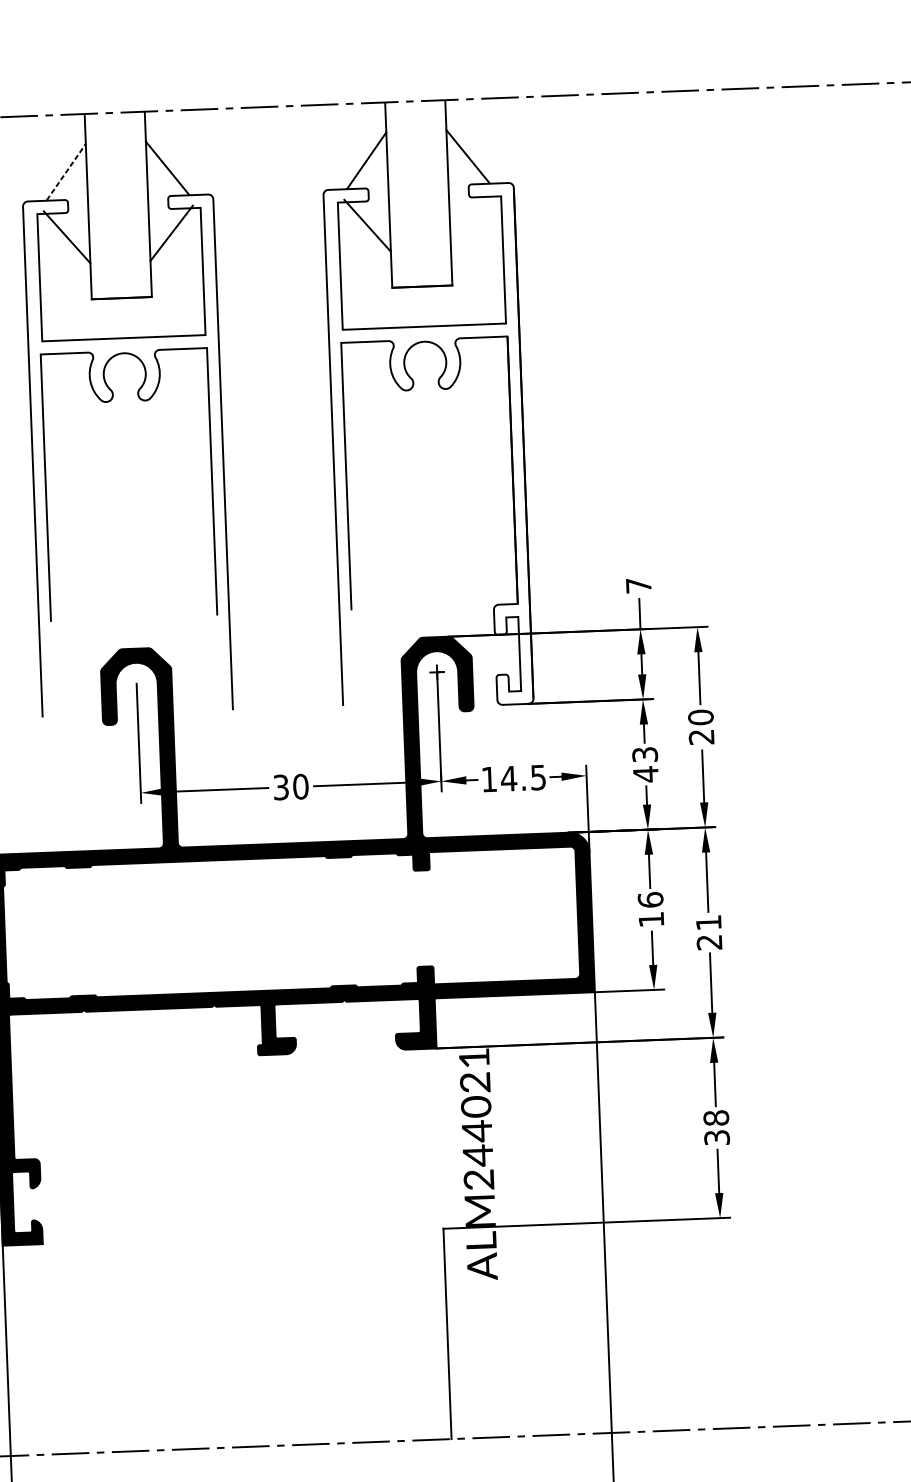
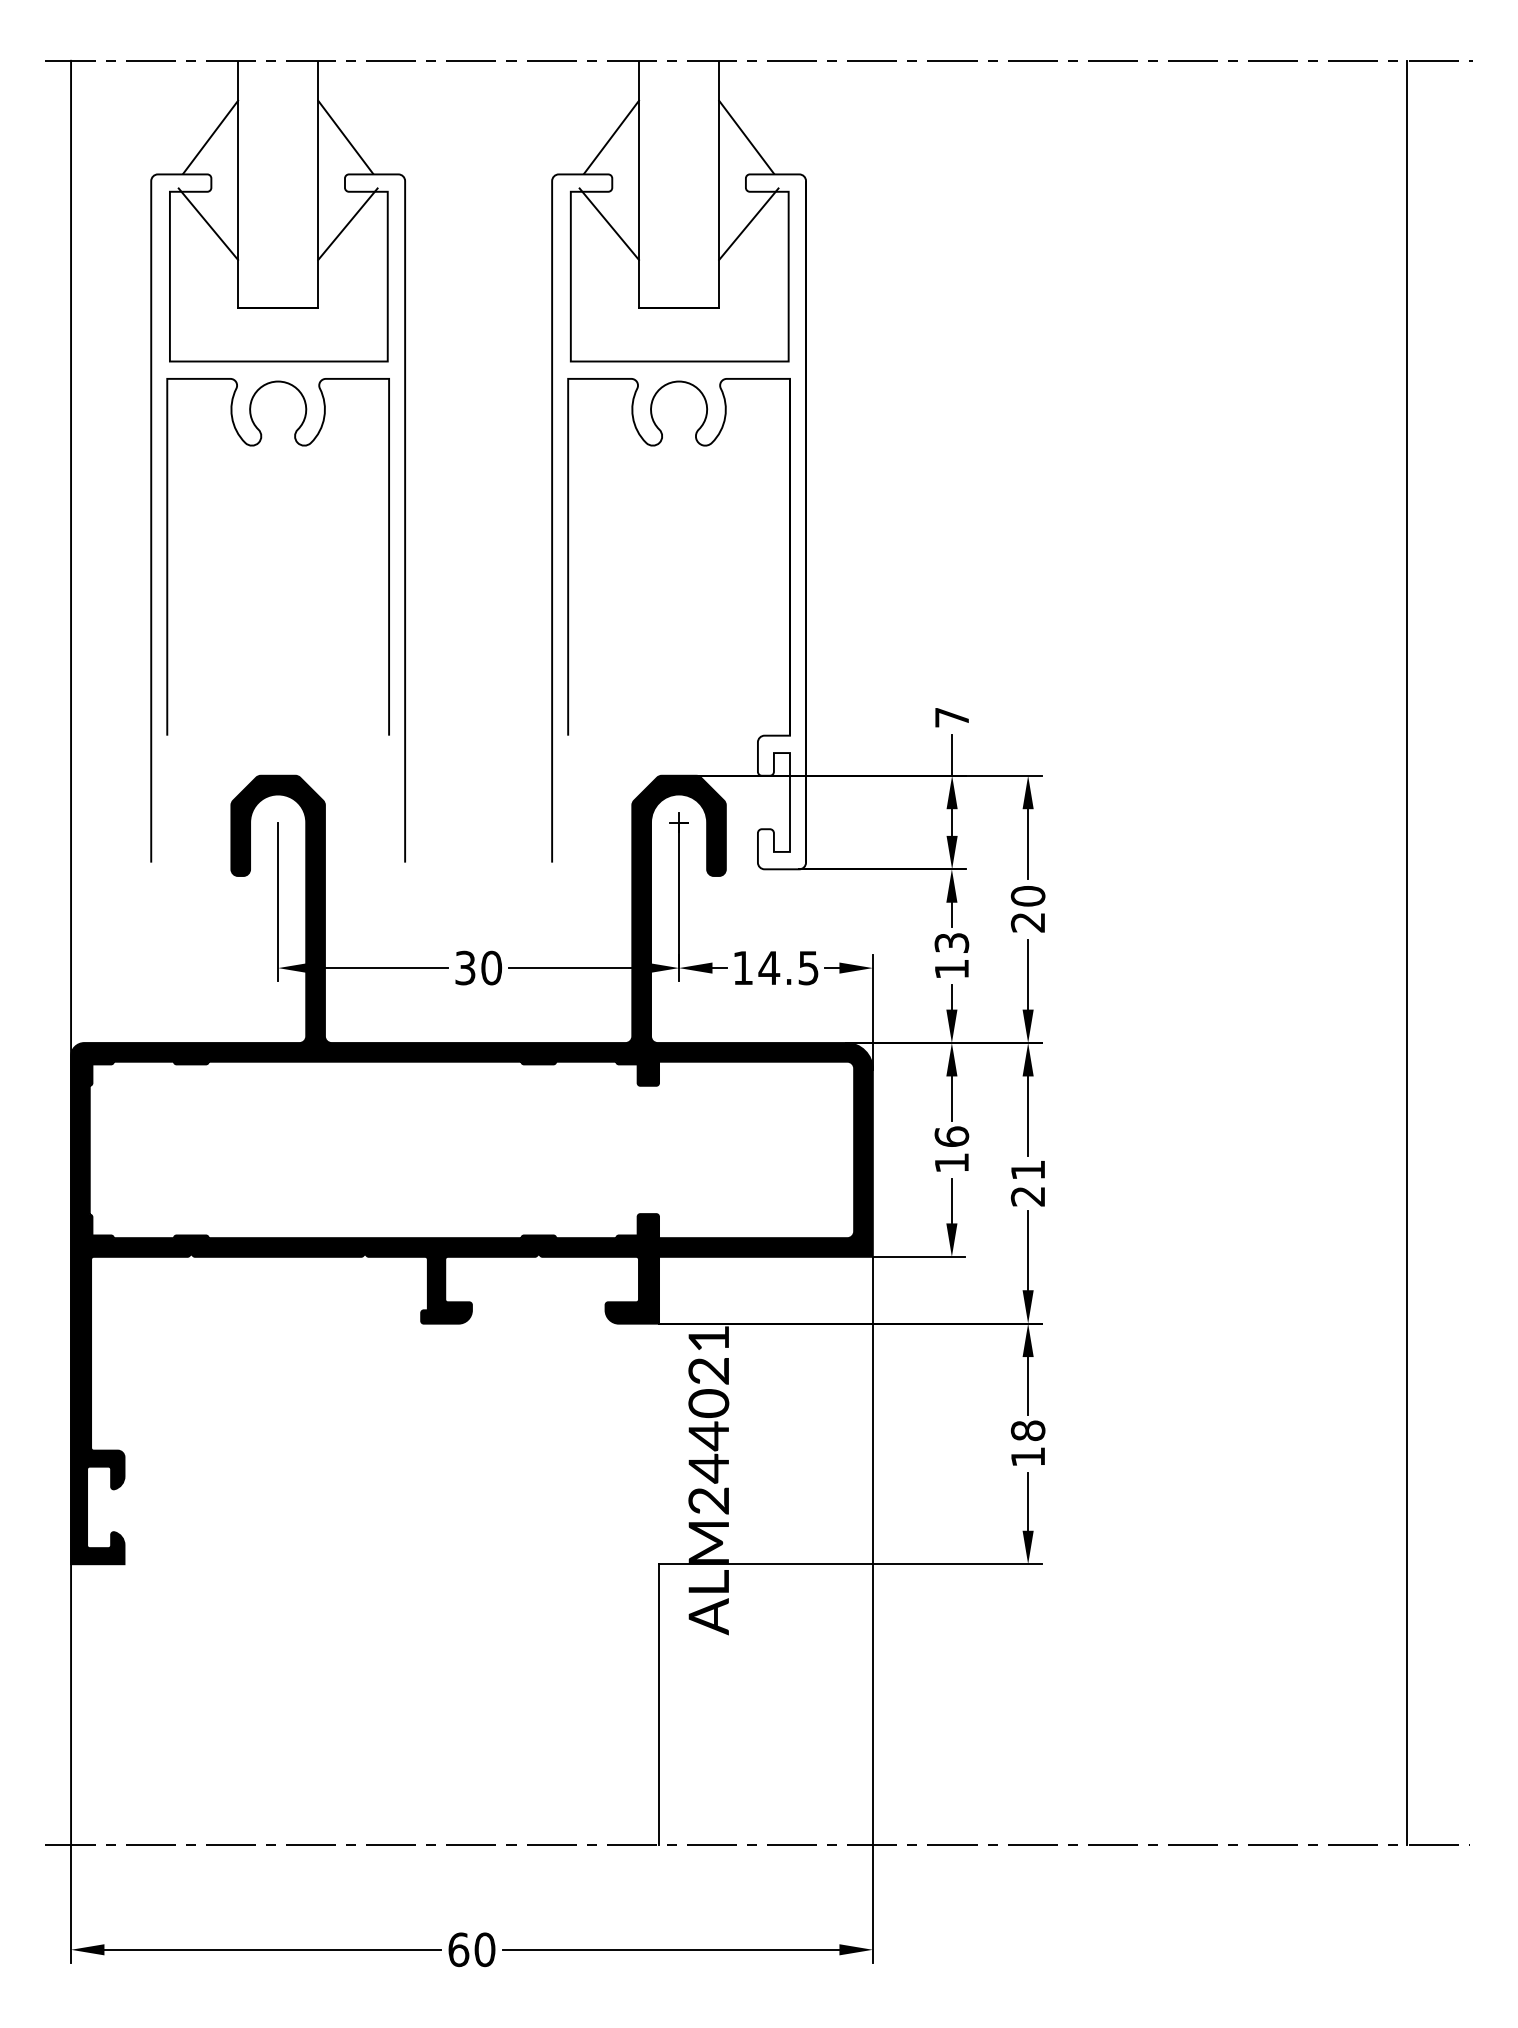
line: (66, 172) -> (210, 137), dashed -> solid
line: (471, 221) -> (748, 223), added
text: (645, 774) -> (951, 969), 43 -> 13
text: (716, 1137) -> (1027, 1456), 38 -> 18

